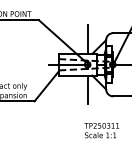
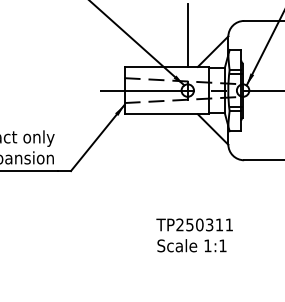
line: (87, 89) -> (187, 145), removed
text: (101, 130) -> (193, 235), moved

